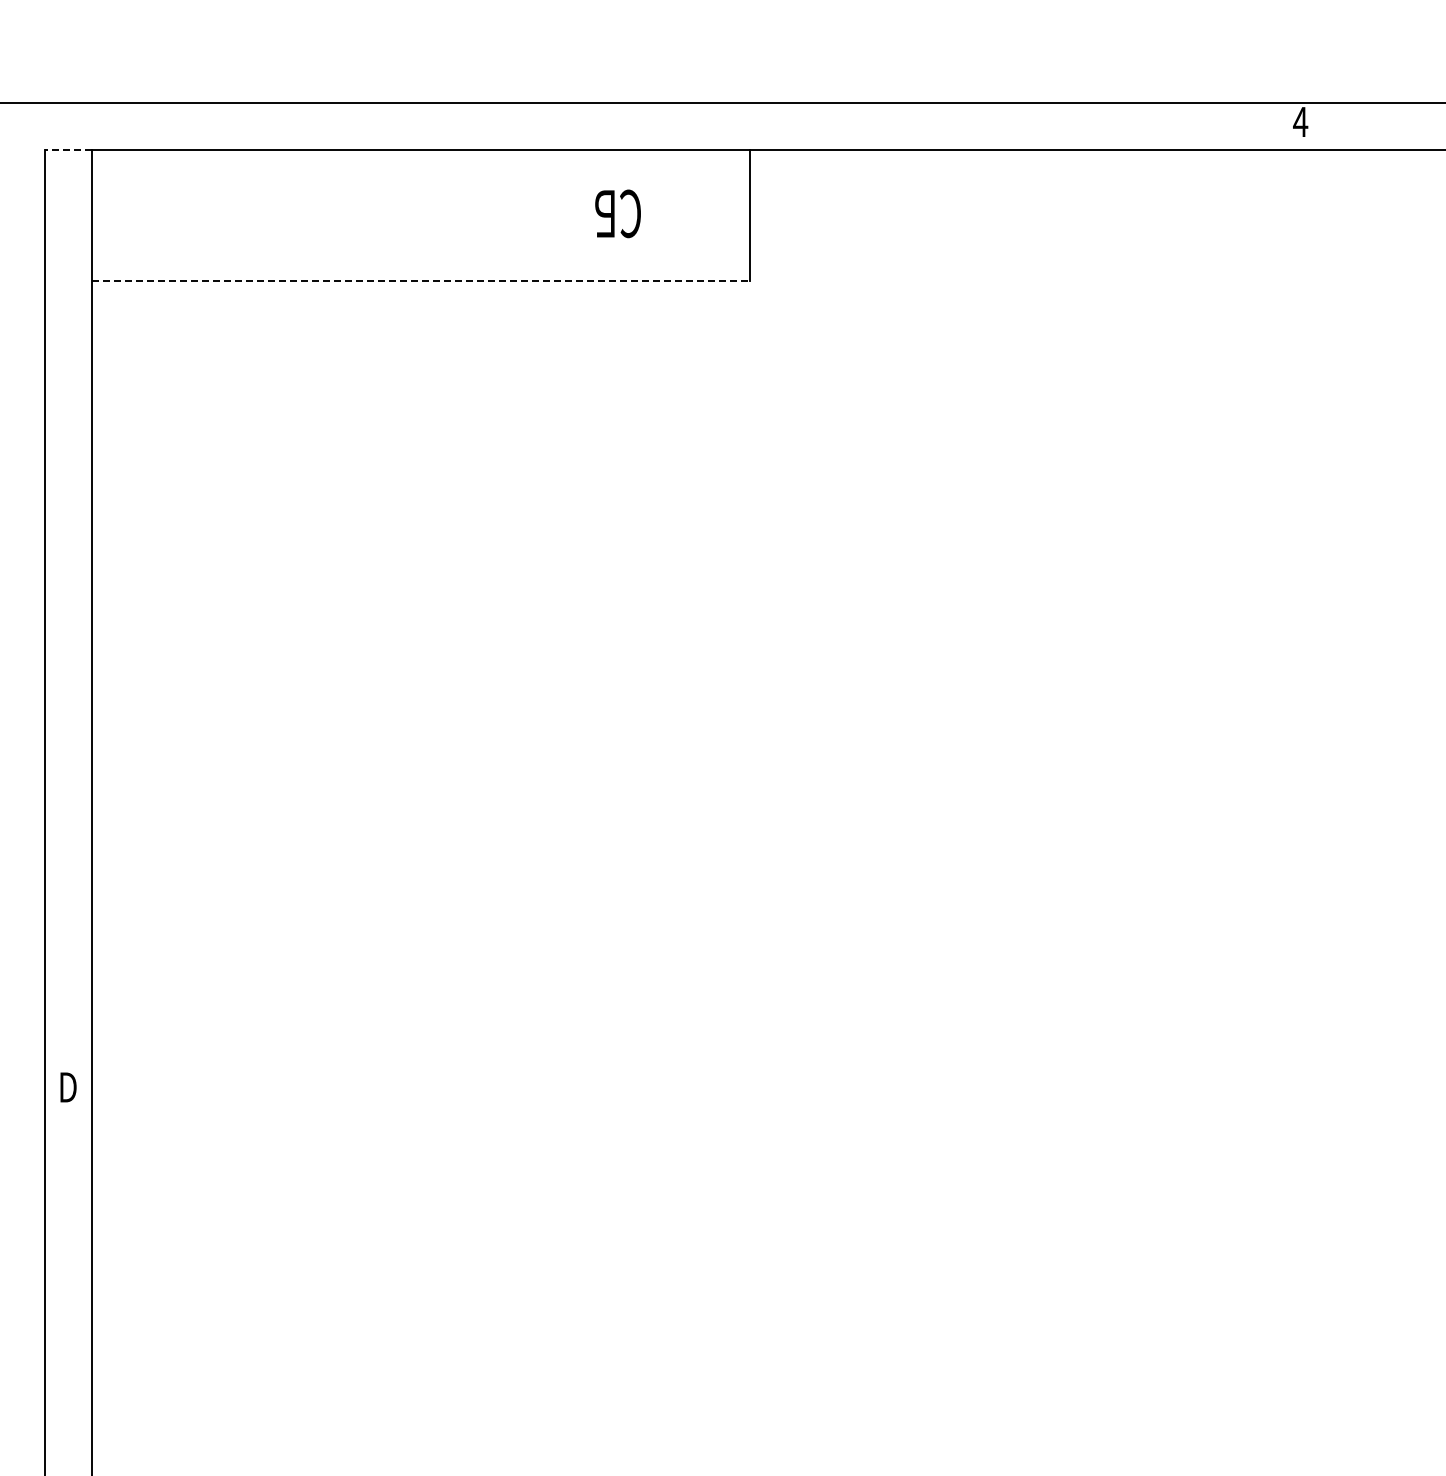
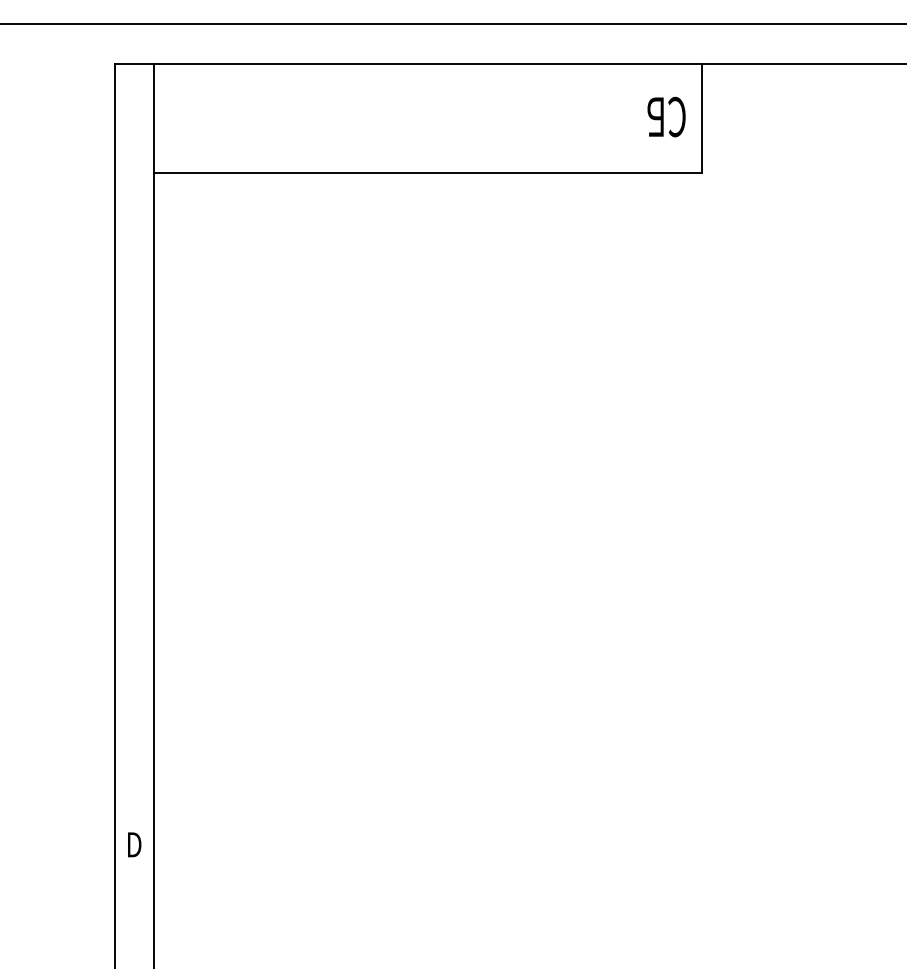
line: (68, 149) -> (134, 63), dashed -> solid
text: (617, 213) -> (666, 116), moved
line: (421, 281) -> (428, 173), dashed -> solid

